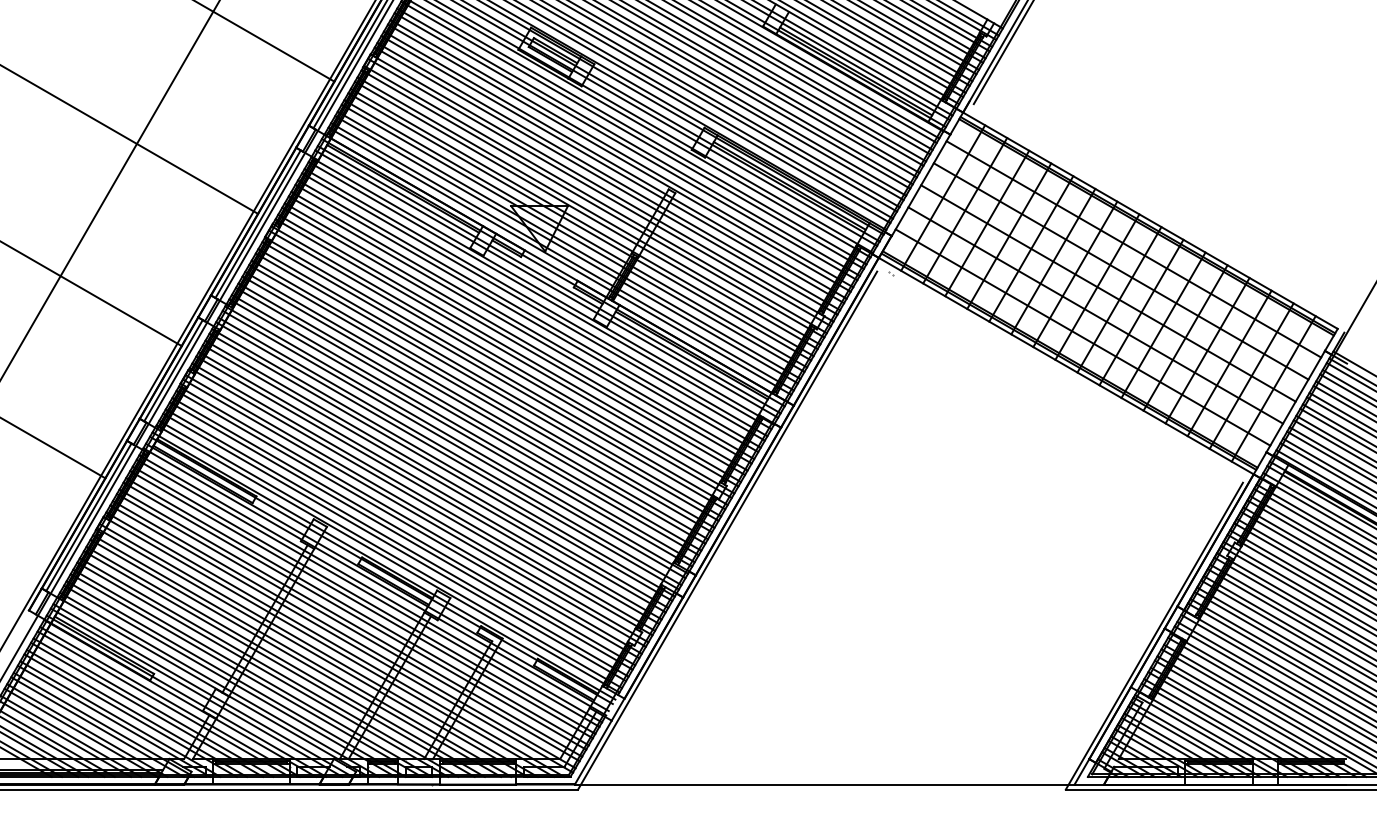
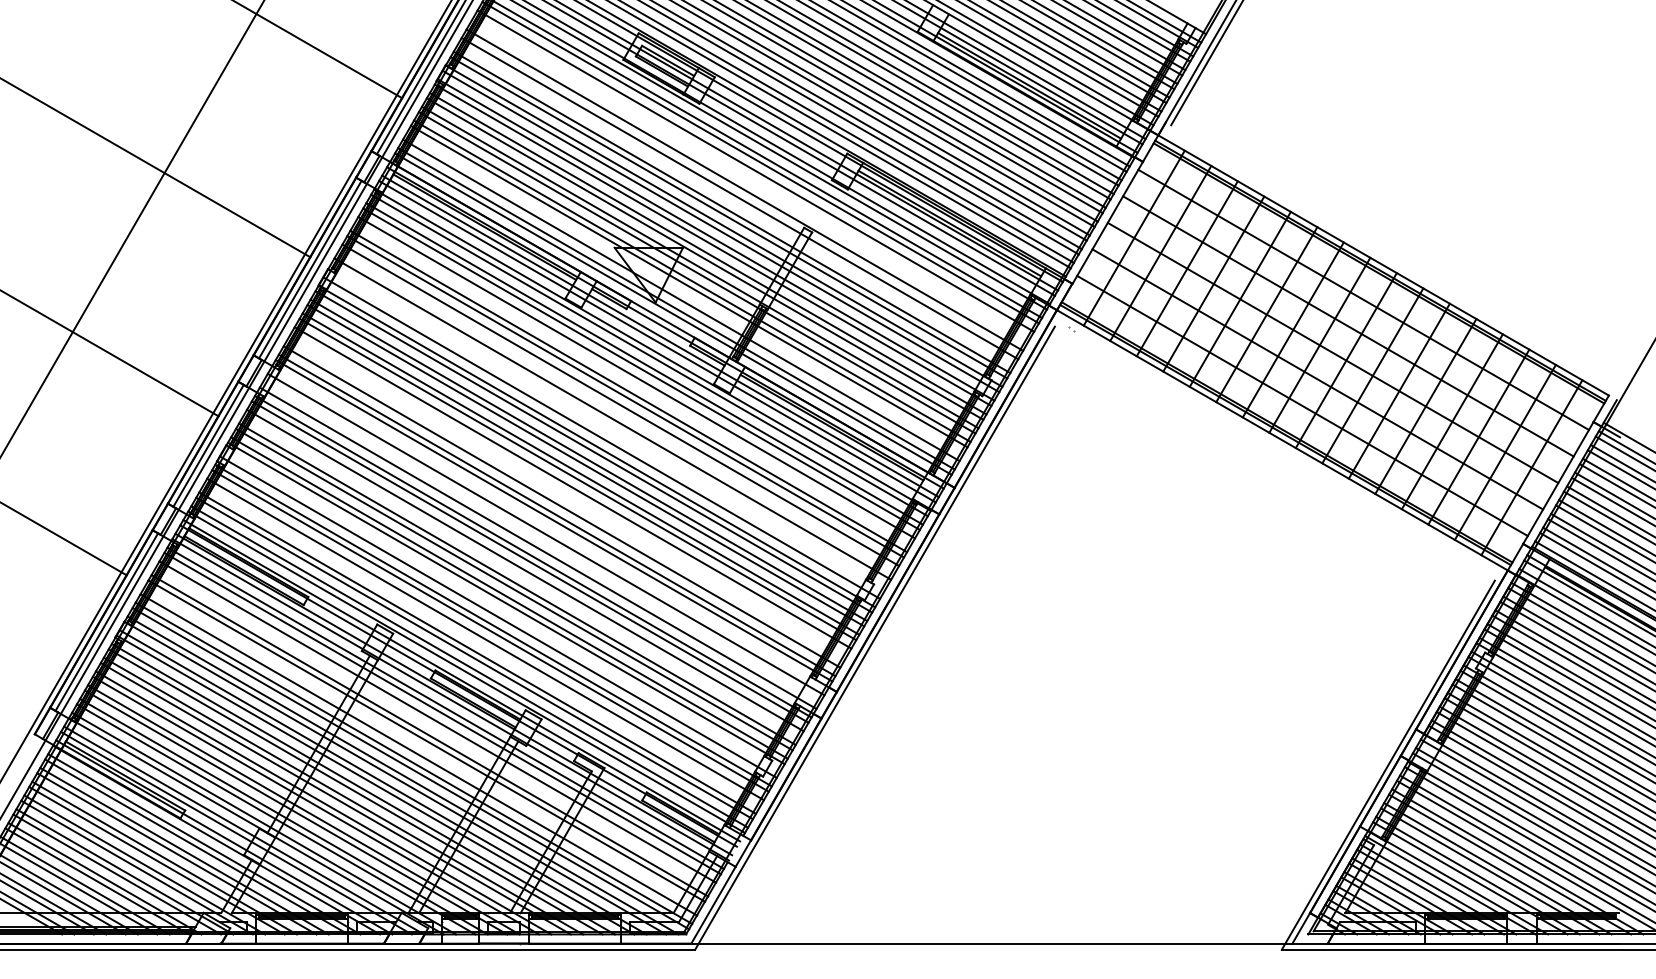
line: (625, 146) -> (752, 176), removed
line: (621, 153) -> (747, 184), removed
line: (612, 169) -> (736, 203), removed
line: (569, 244) -> (684, 294), removed
line: (526, 318) -> (633, 382), removed
line: (513, 341) -> (617, 410), removed
line: (506, 352) -> (609, 424), removed
line: (502, 359) -> (604, 432), removed
line: (473, 409) -> (569, 492), removed
line: (469, 416) -> (564, 501), removed
line: (456, 439) -> (548, 528), removed
line: (449, 451) -> (540, 542), removed
line: (433, 478) -> (521, 575), removed
line: (417, 508) -> (501, 611), removed
line: (401, 535) -> (482, 644), removed
line: (361, 604) -> (434, 727), removed
line: (350, 623) -> (421, 749), removed

